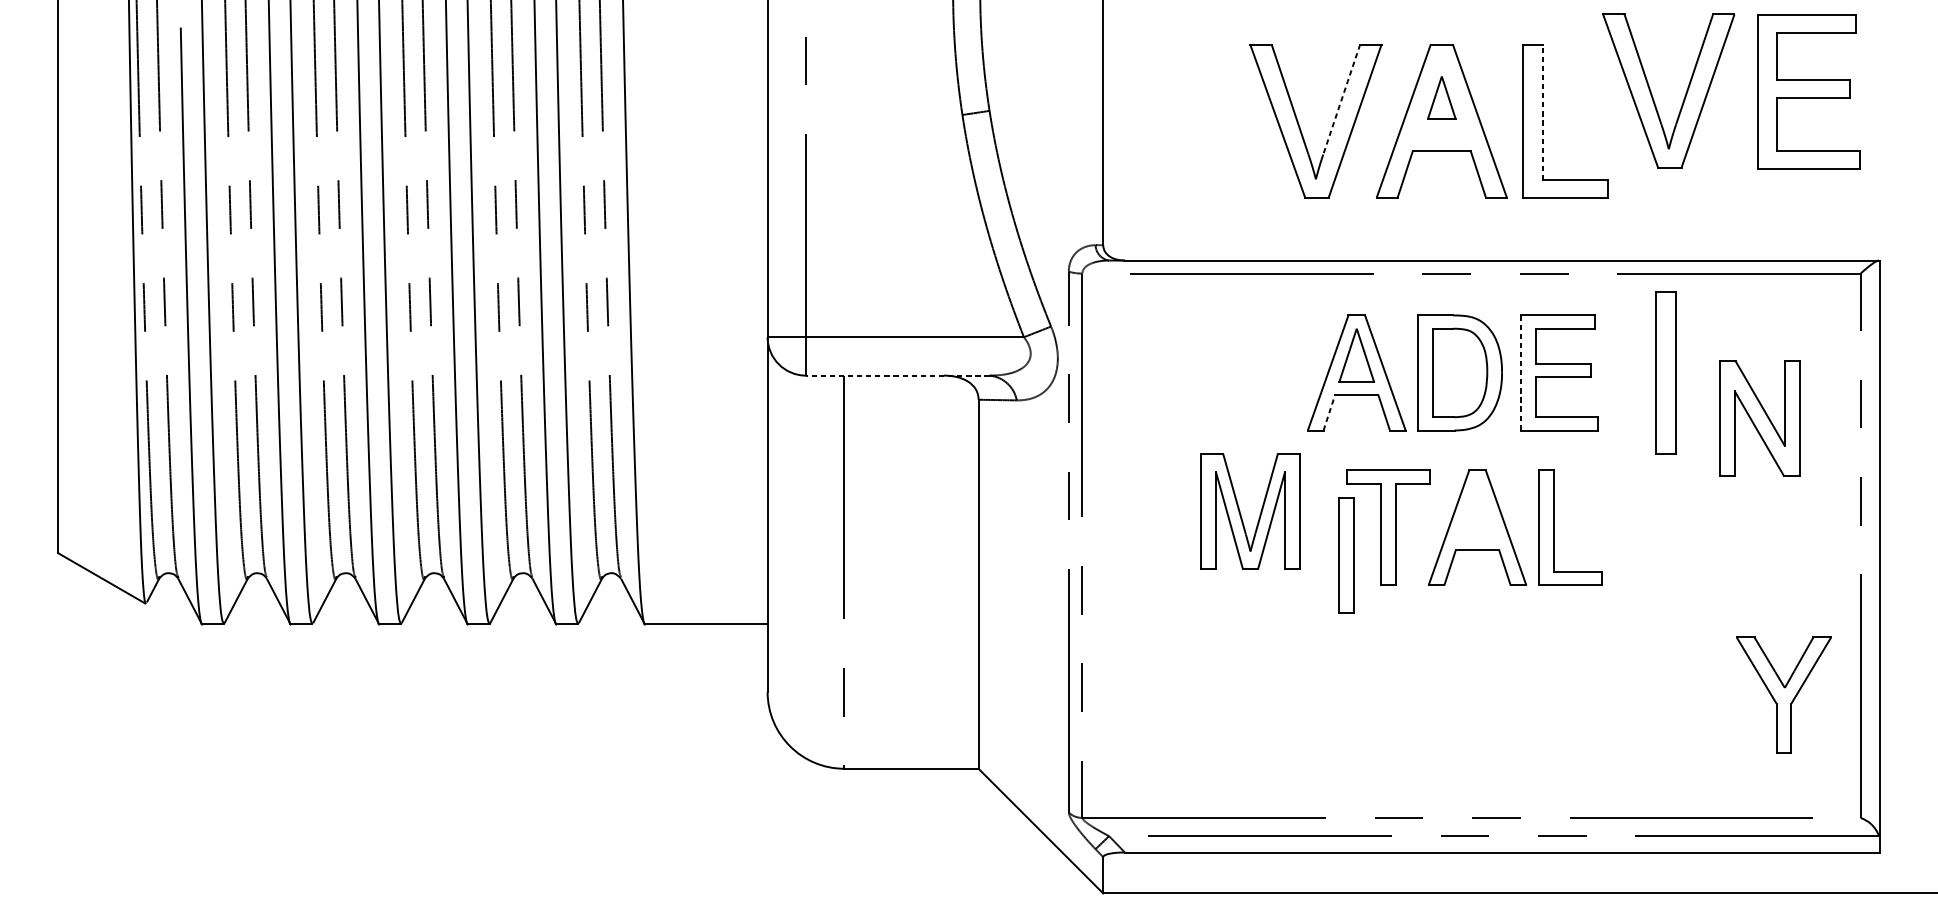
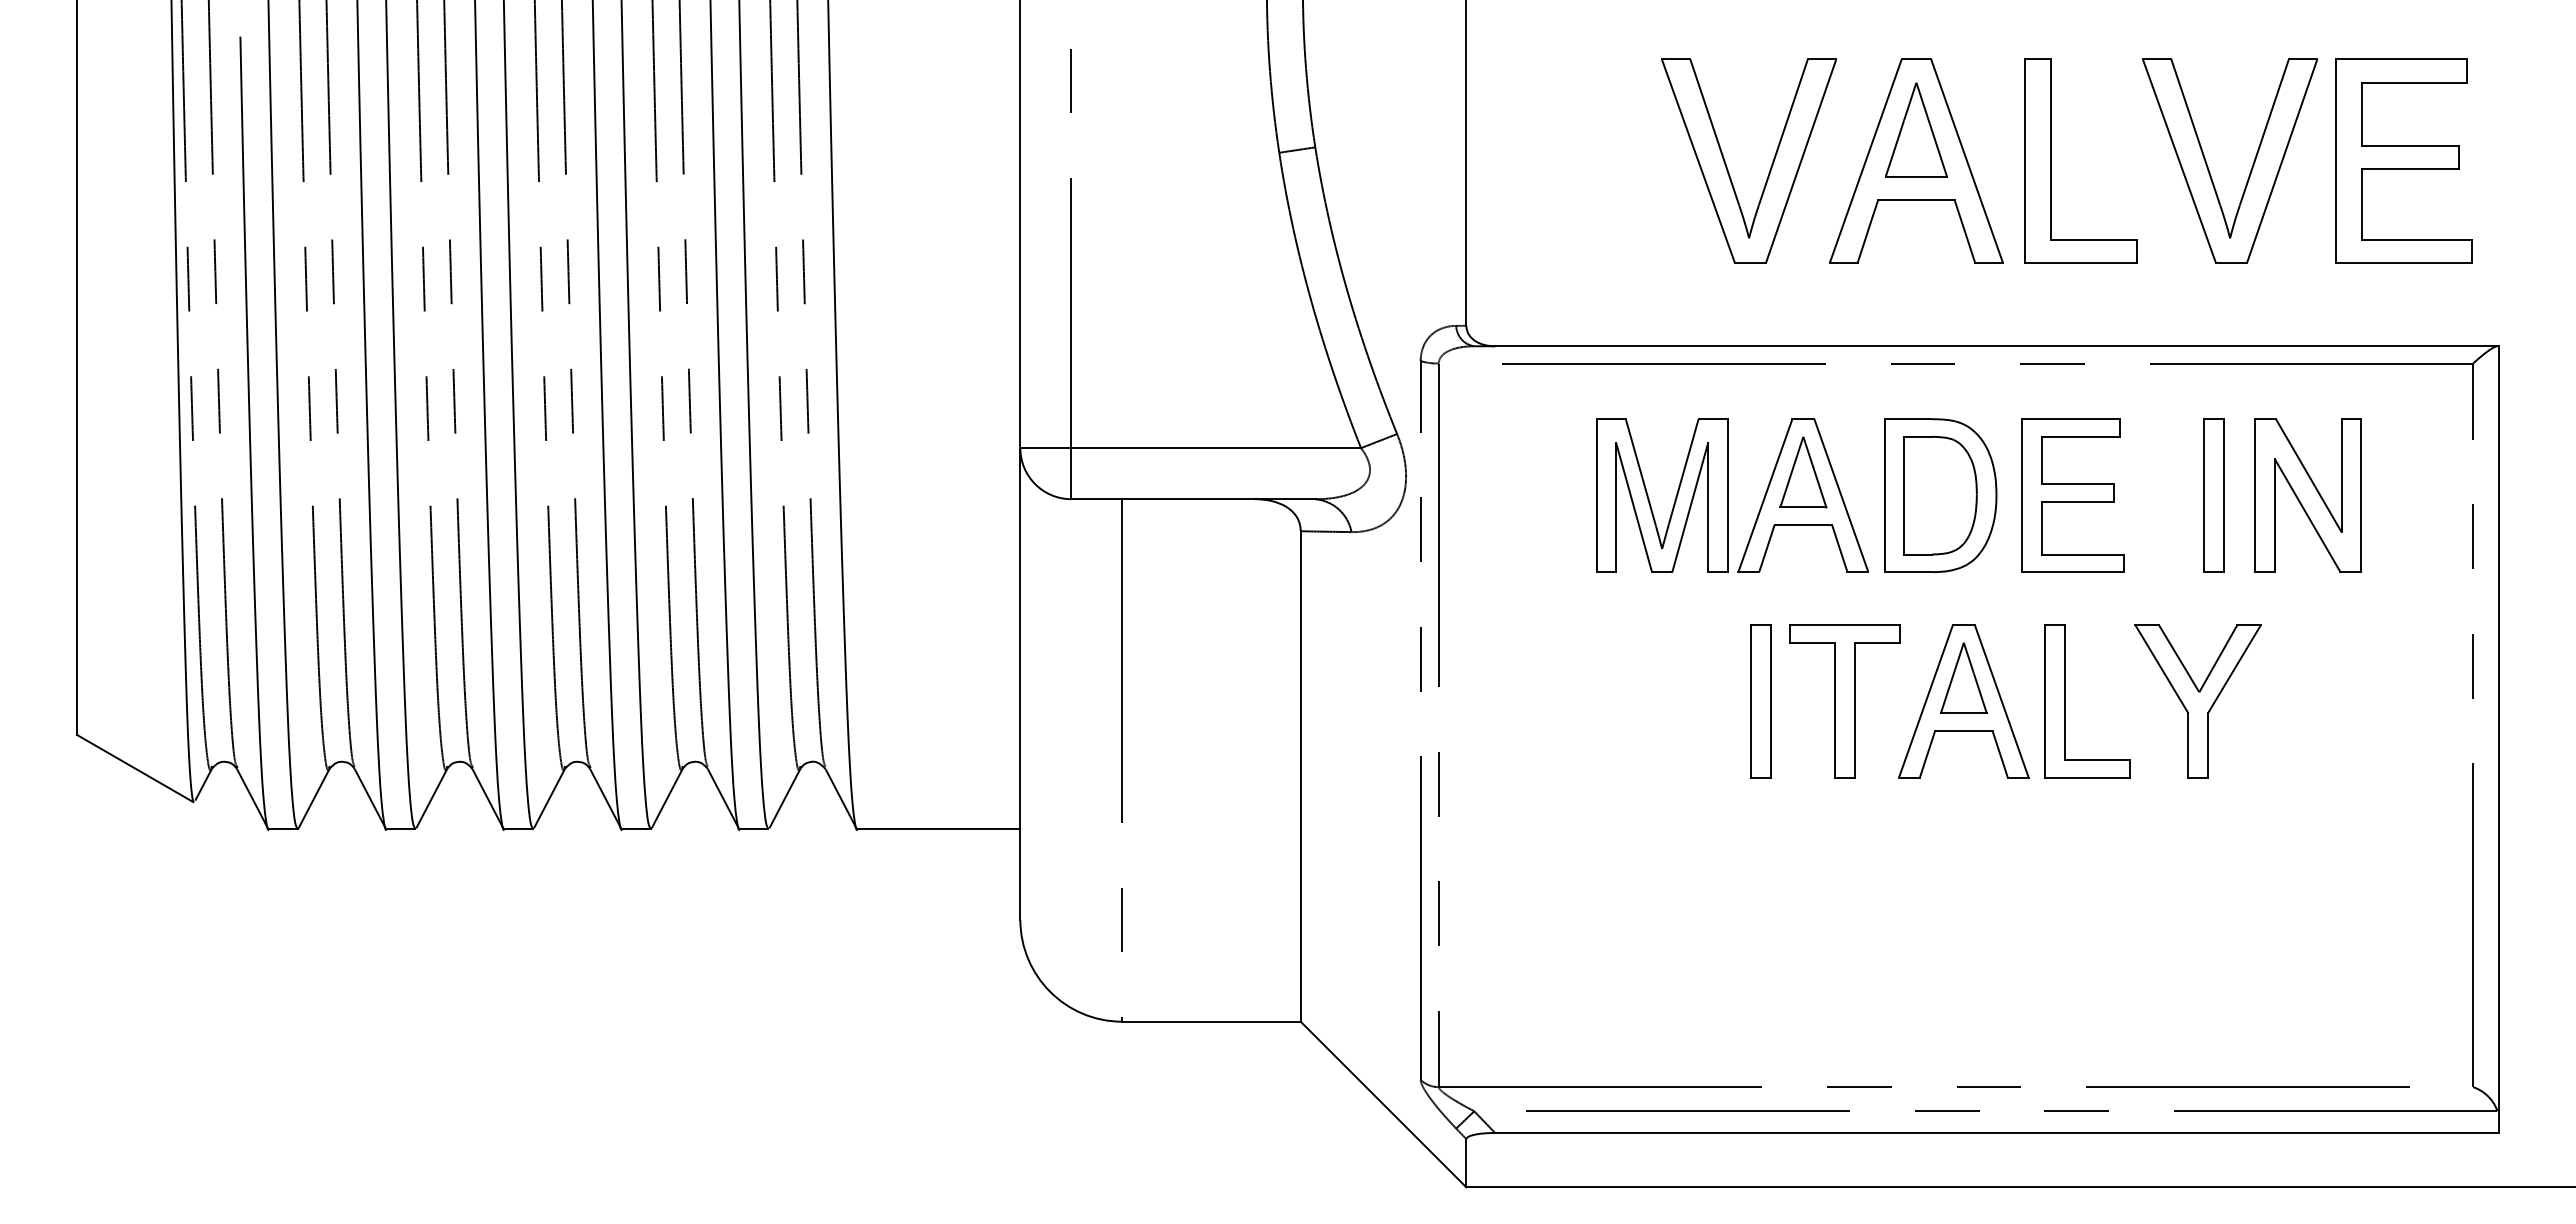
part: (1808, 91) -> (2403, 160), moved
part: (1684, 95) -> (2251, 167), moved
part: (1441, 97) -> (1916, 129), size x1.67
line: (1341, 99) -> (1783, 132), dashed -> solid
line: (1543, 111) -> (2051, 148), dashed -> solid
part: (1665, 372) -> (2213, 495), size x0.71
line: (1520, 373) -> (2021, 496), dashed -> solid
line: (897, 375) -> (1192, 499), dashed -> solid
line: (1329, 412) -> (1766, 548), dashed -> solid
part: (1759, 418) -> (2307, 495), moved
part: (1477, 509) -> (1963, 677), added
part: (1259, 515) -> (1674, 500), moved
part: (1346, 555) -> (1760, 701), moved
part: (1783, 694) -> (2197, 701), moved

